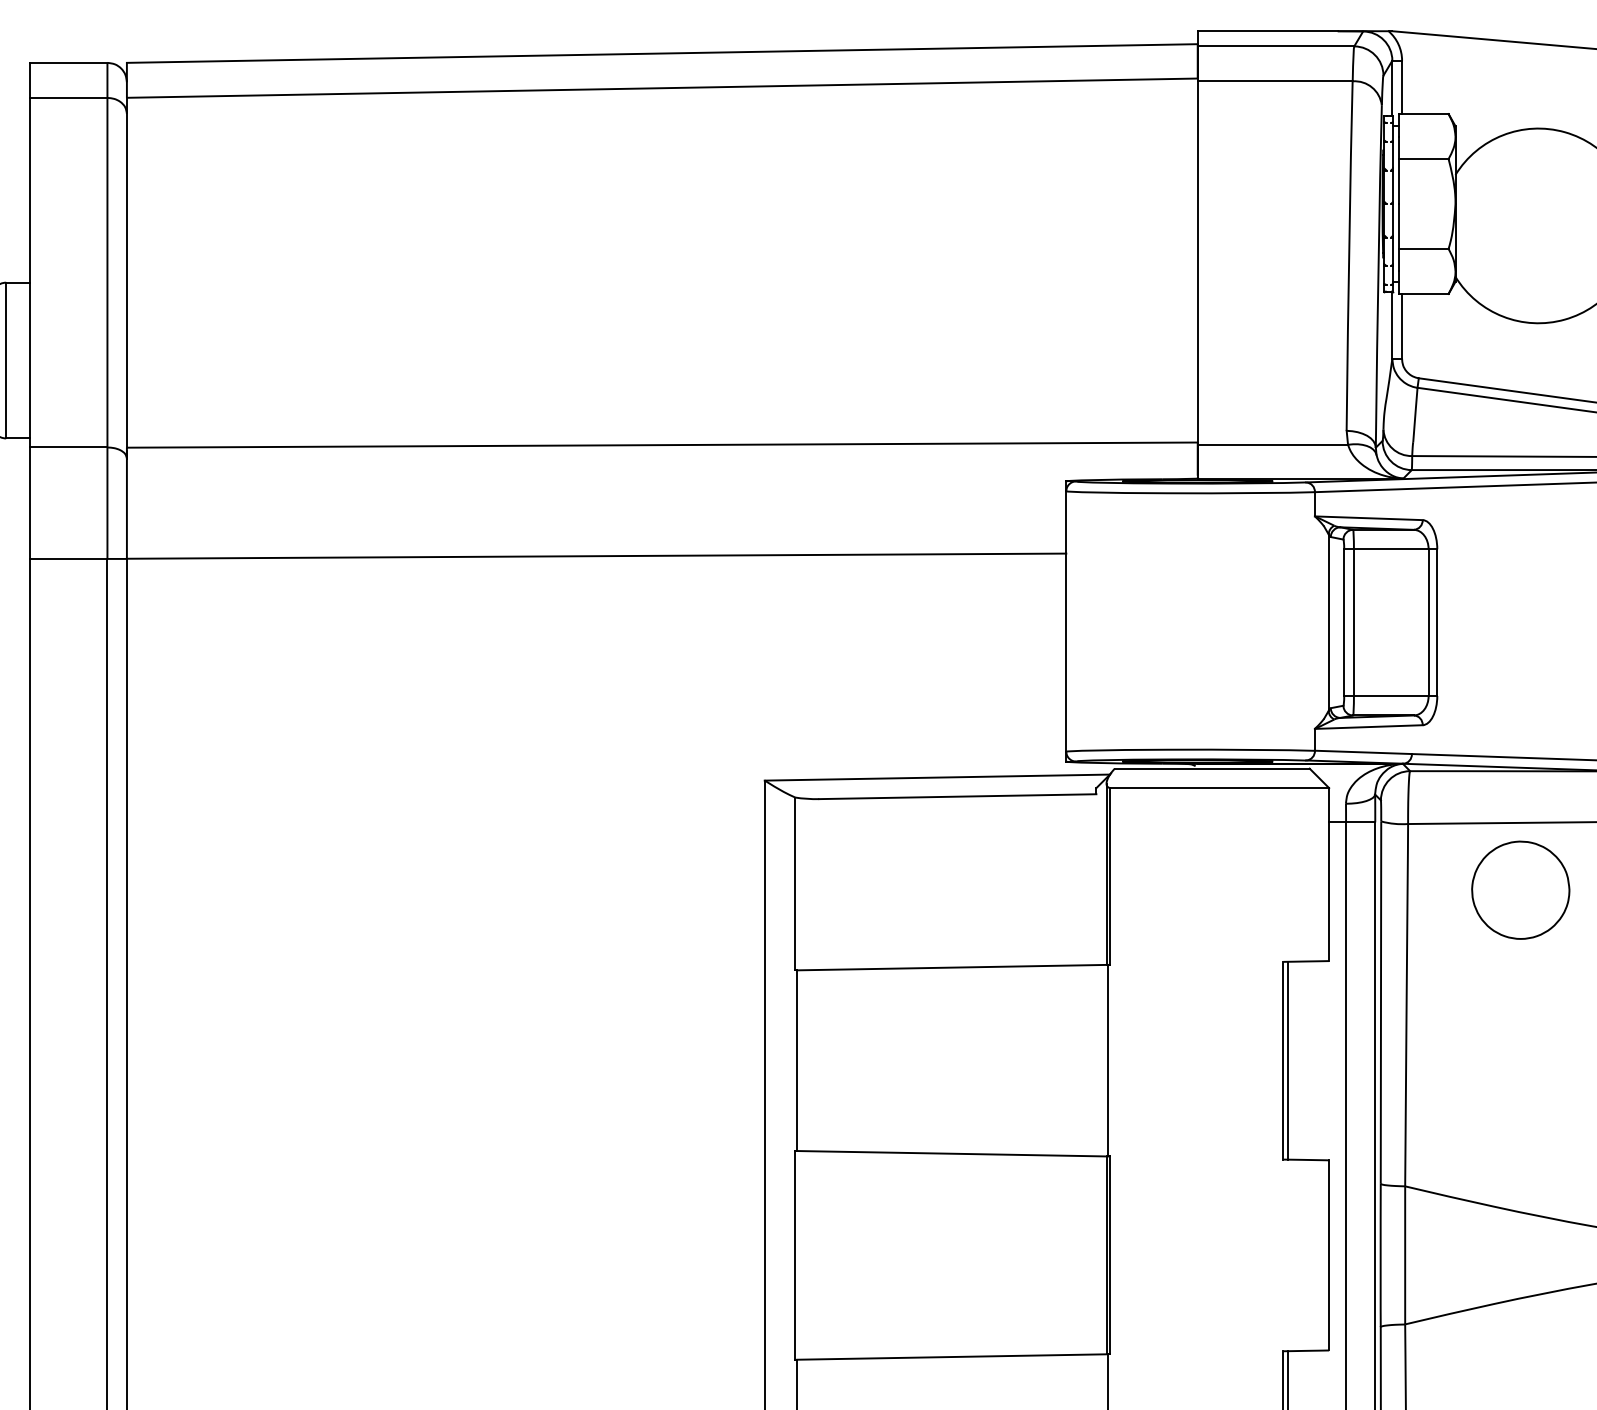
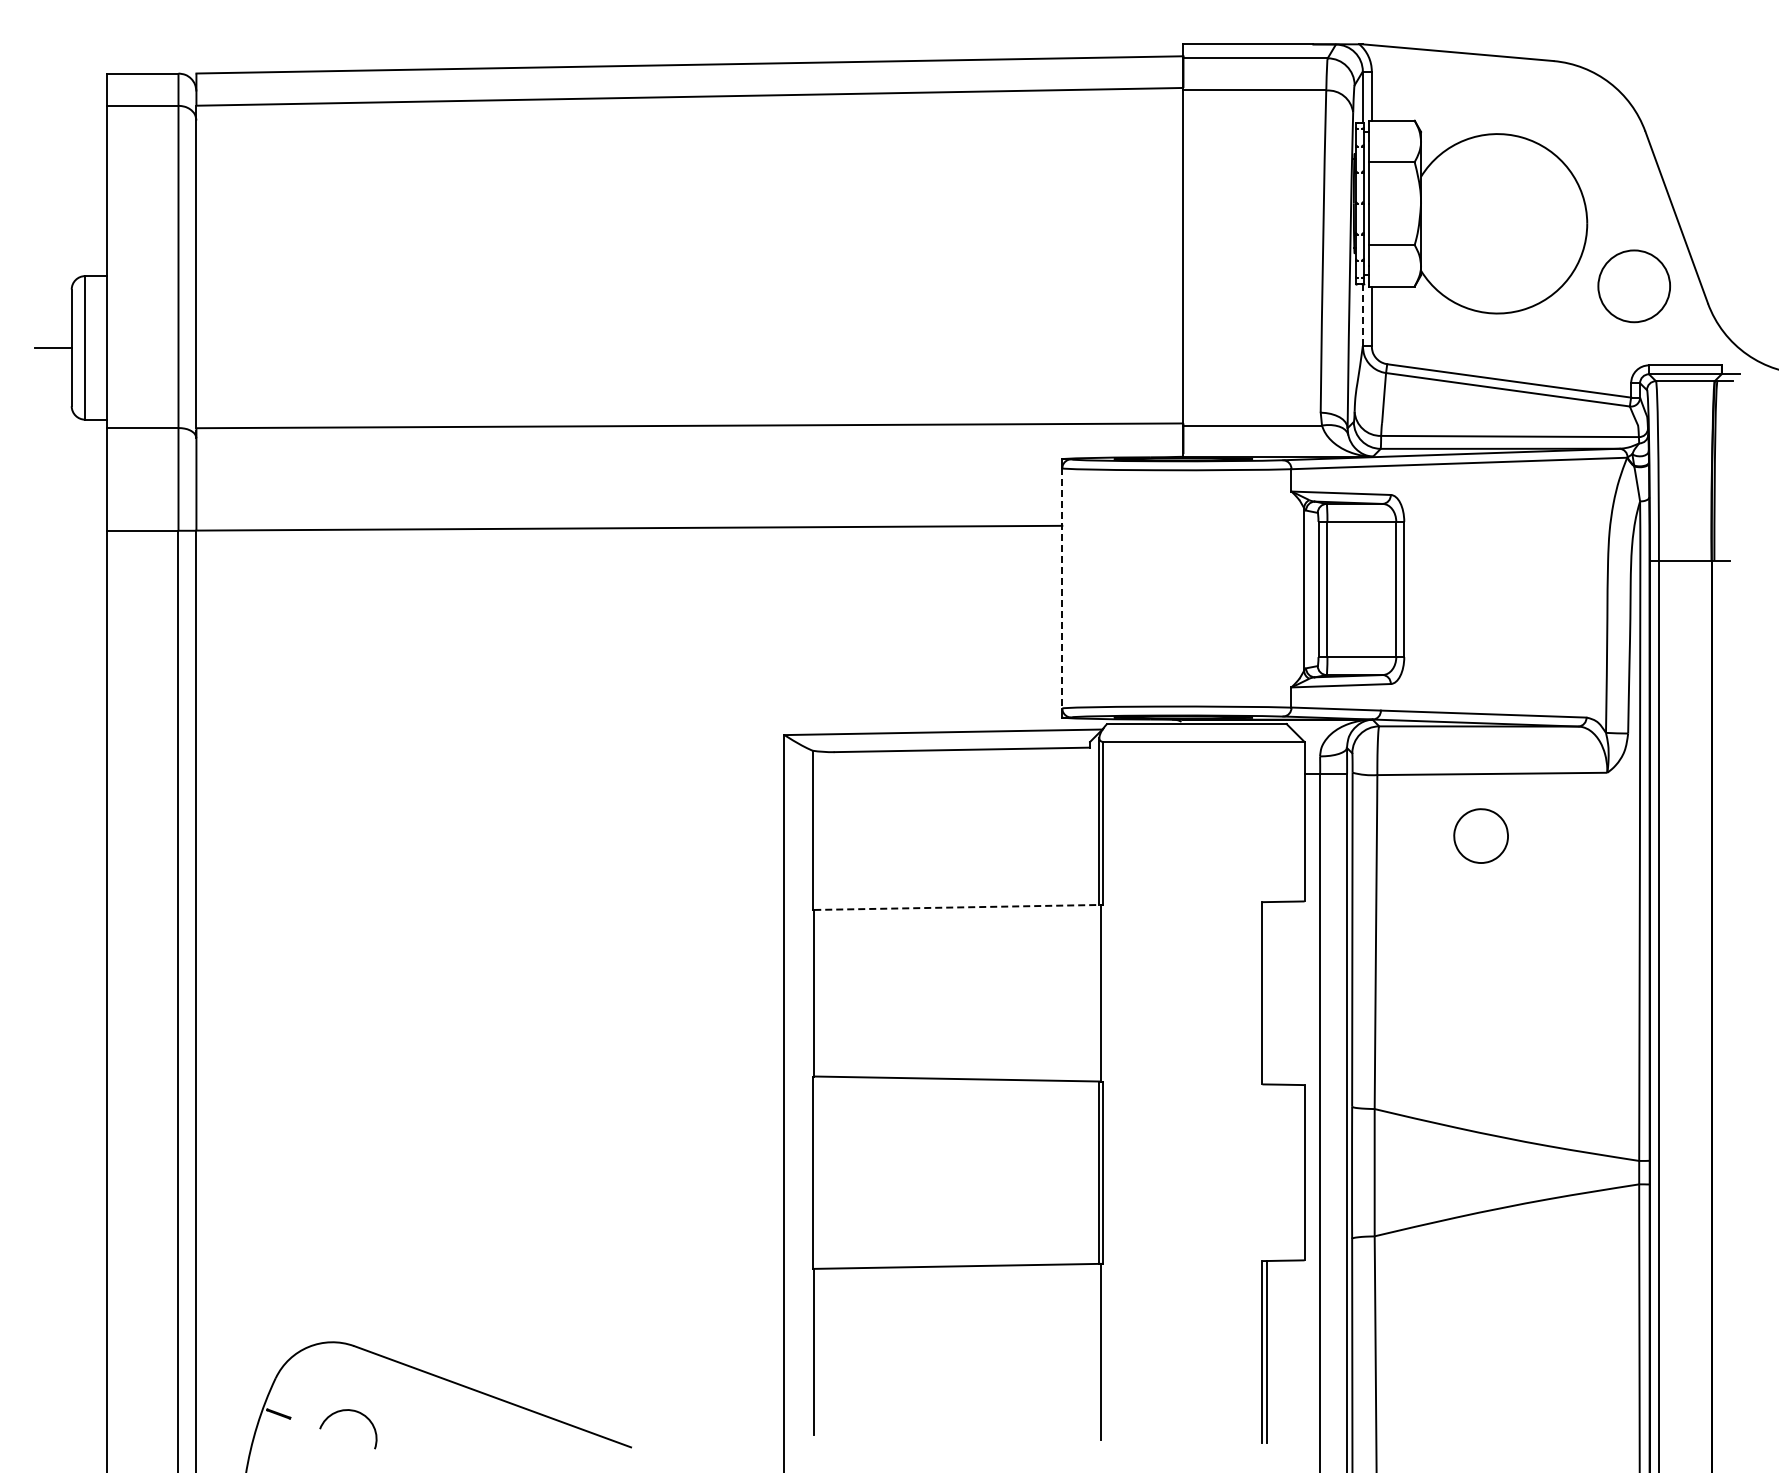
line: (1391, 325) -> (1362, 315), solid -> dashed
line: (1066, 621) -> (1062, 588), solid -> dashed
part: (1519, 889) -> (1480, 835), size x0.6
line: (952, 967) -> (957, 907), solid -> dashed
line: (1288, 1060) -> (1267, 993), removed

